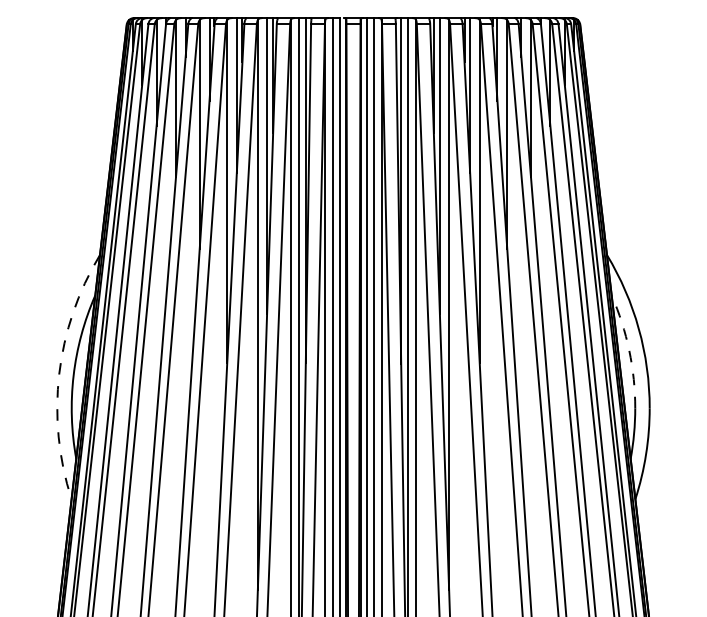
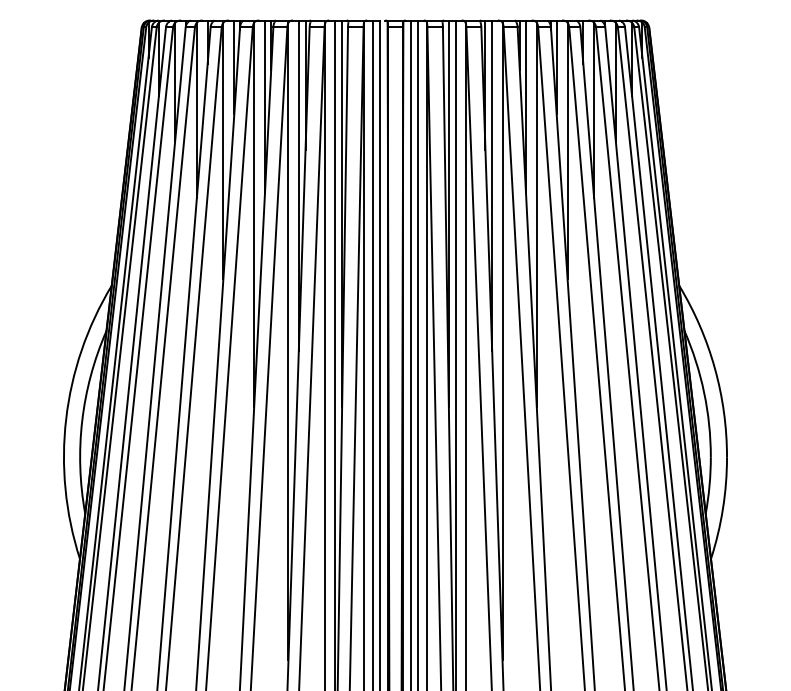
arc: (629, 350) -> (704, 392), dashed -> solid
arc: (59, 373) -> (66, 418), dashed -> solid

